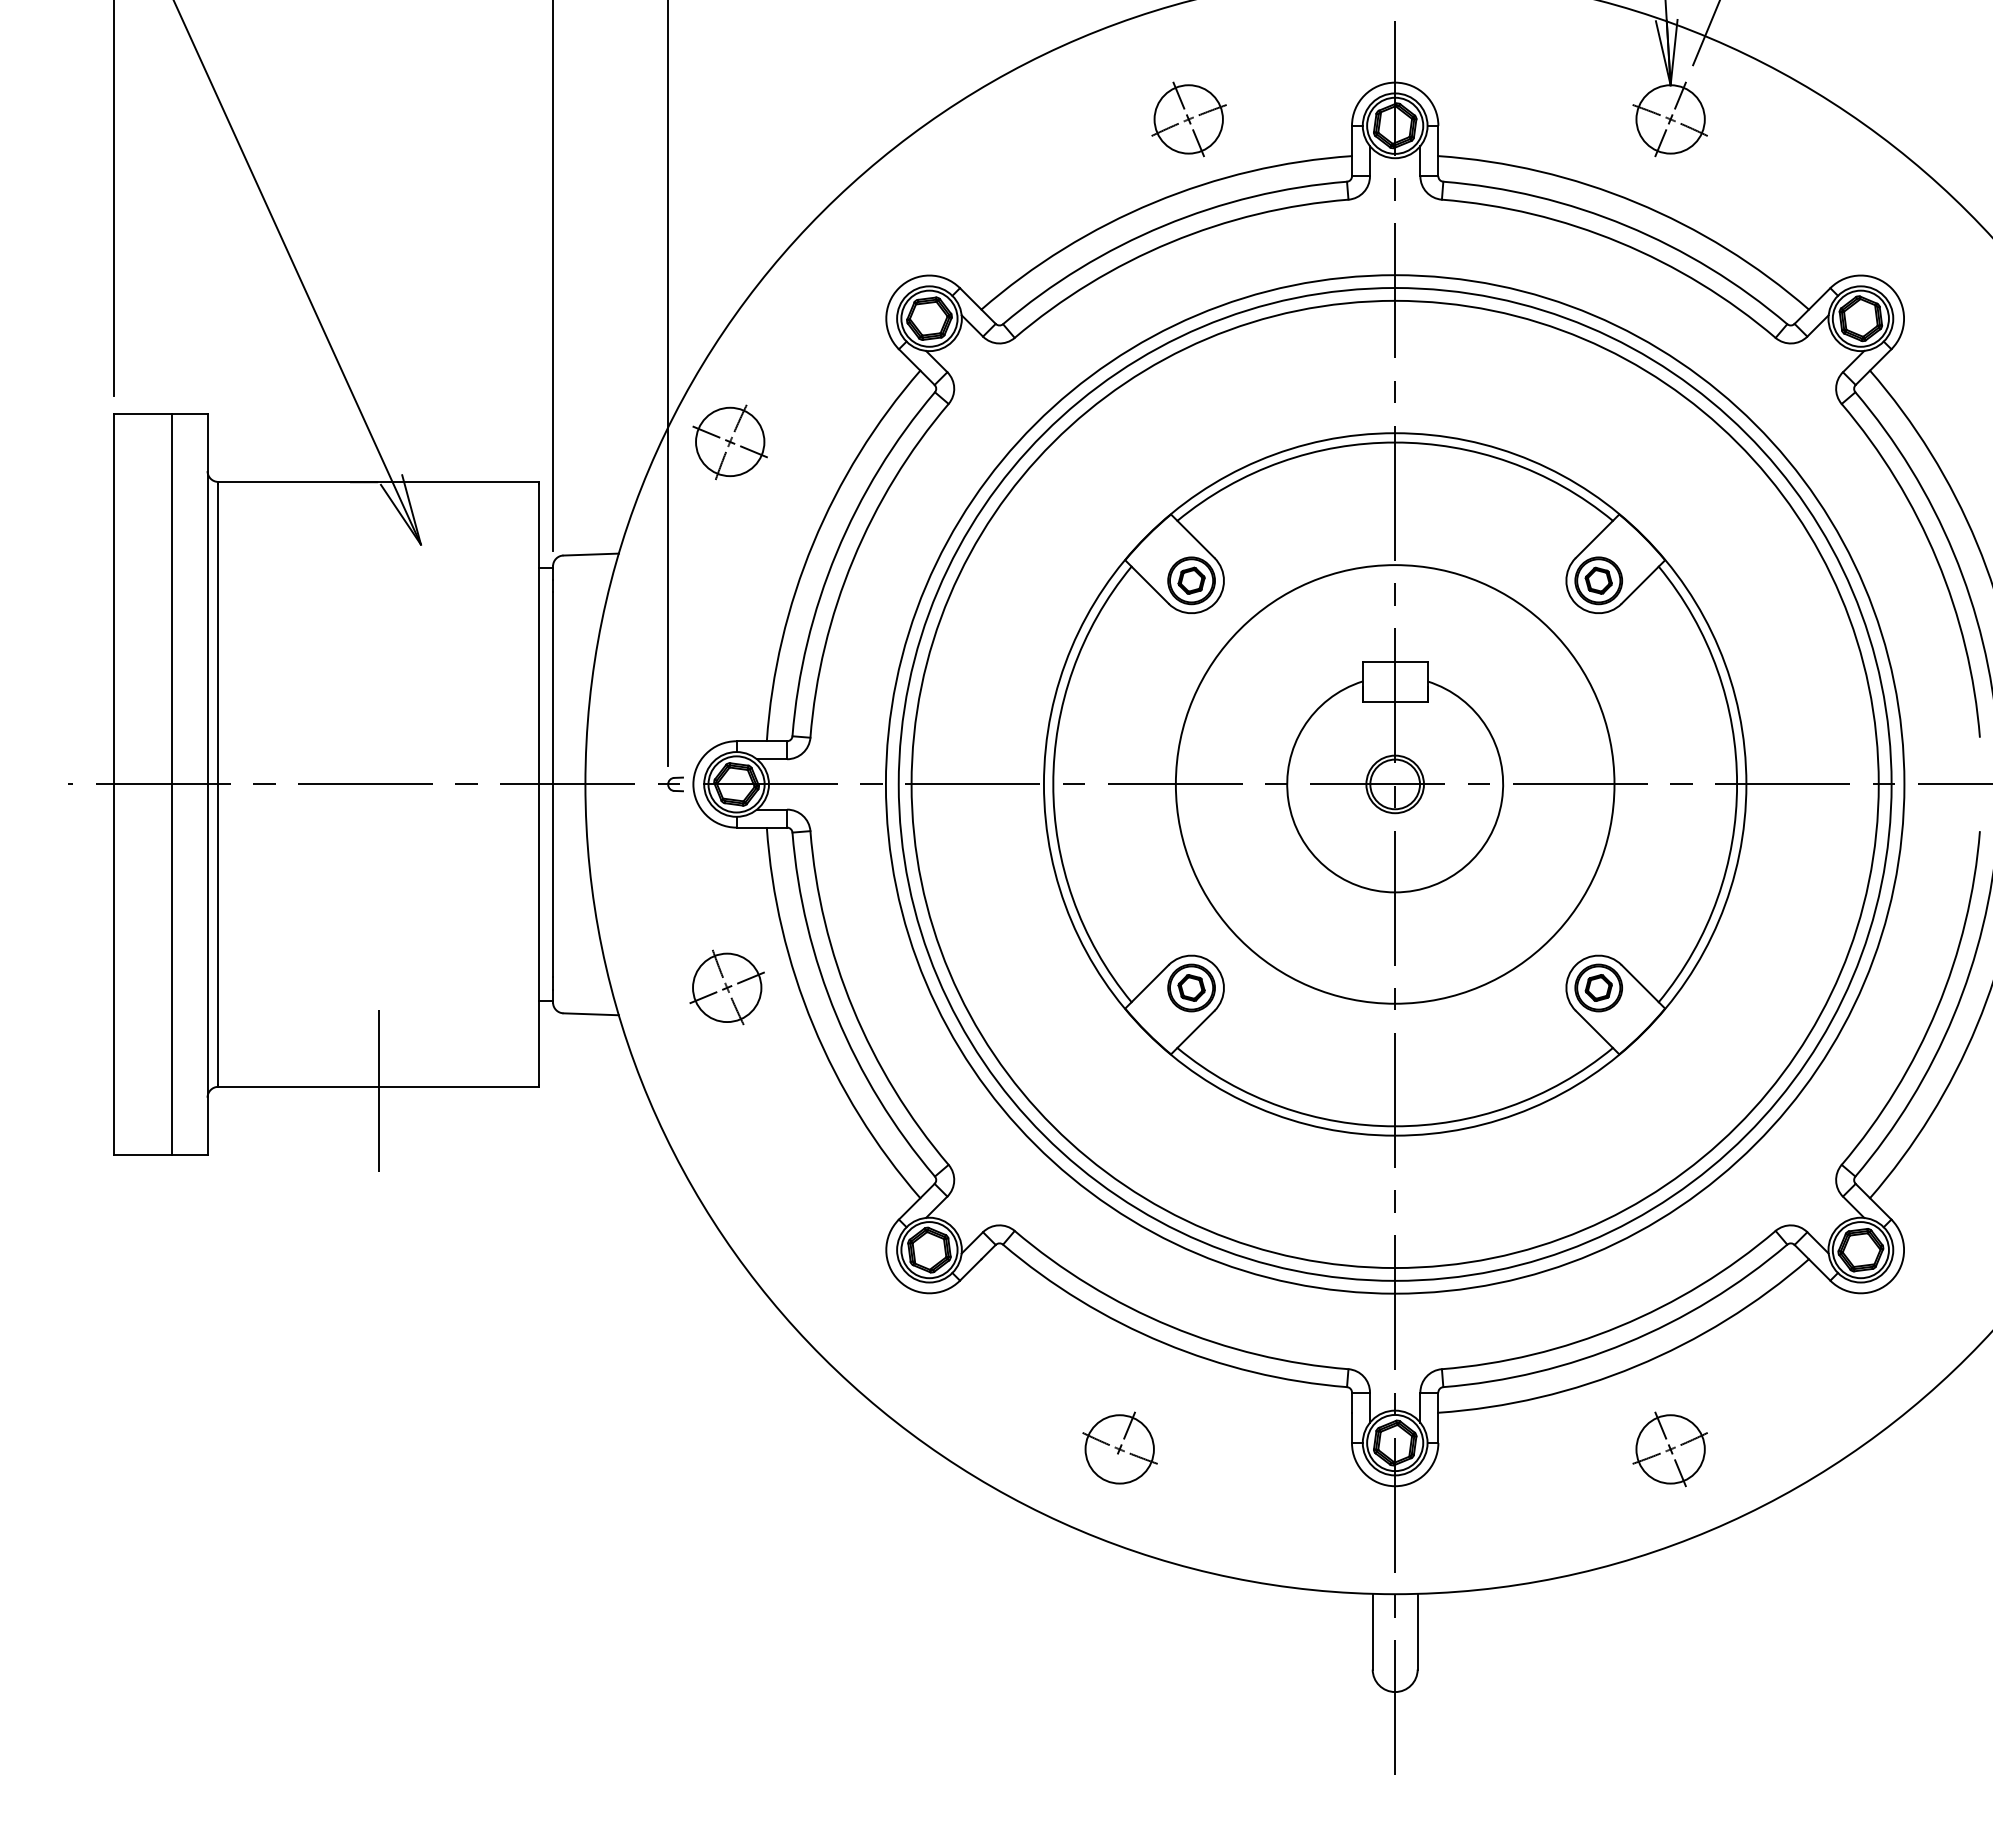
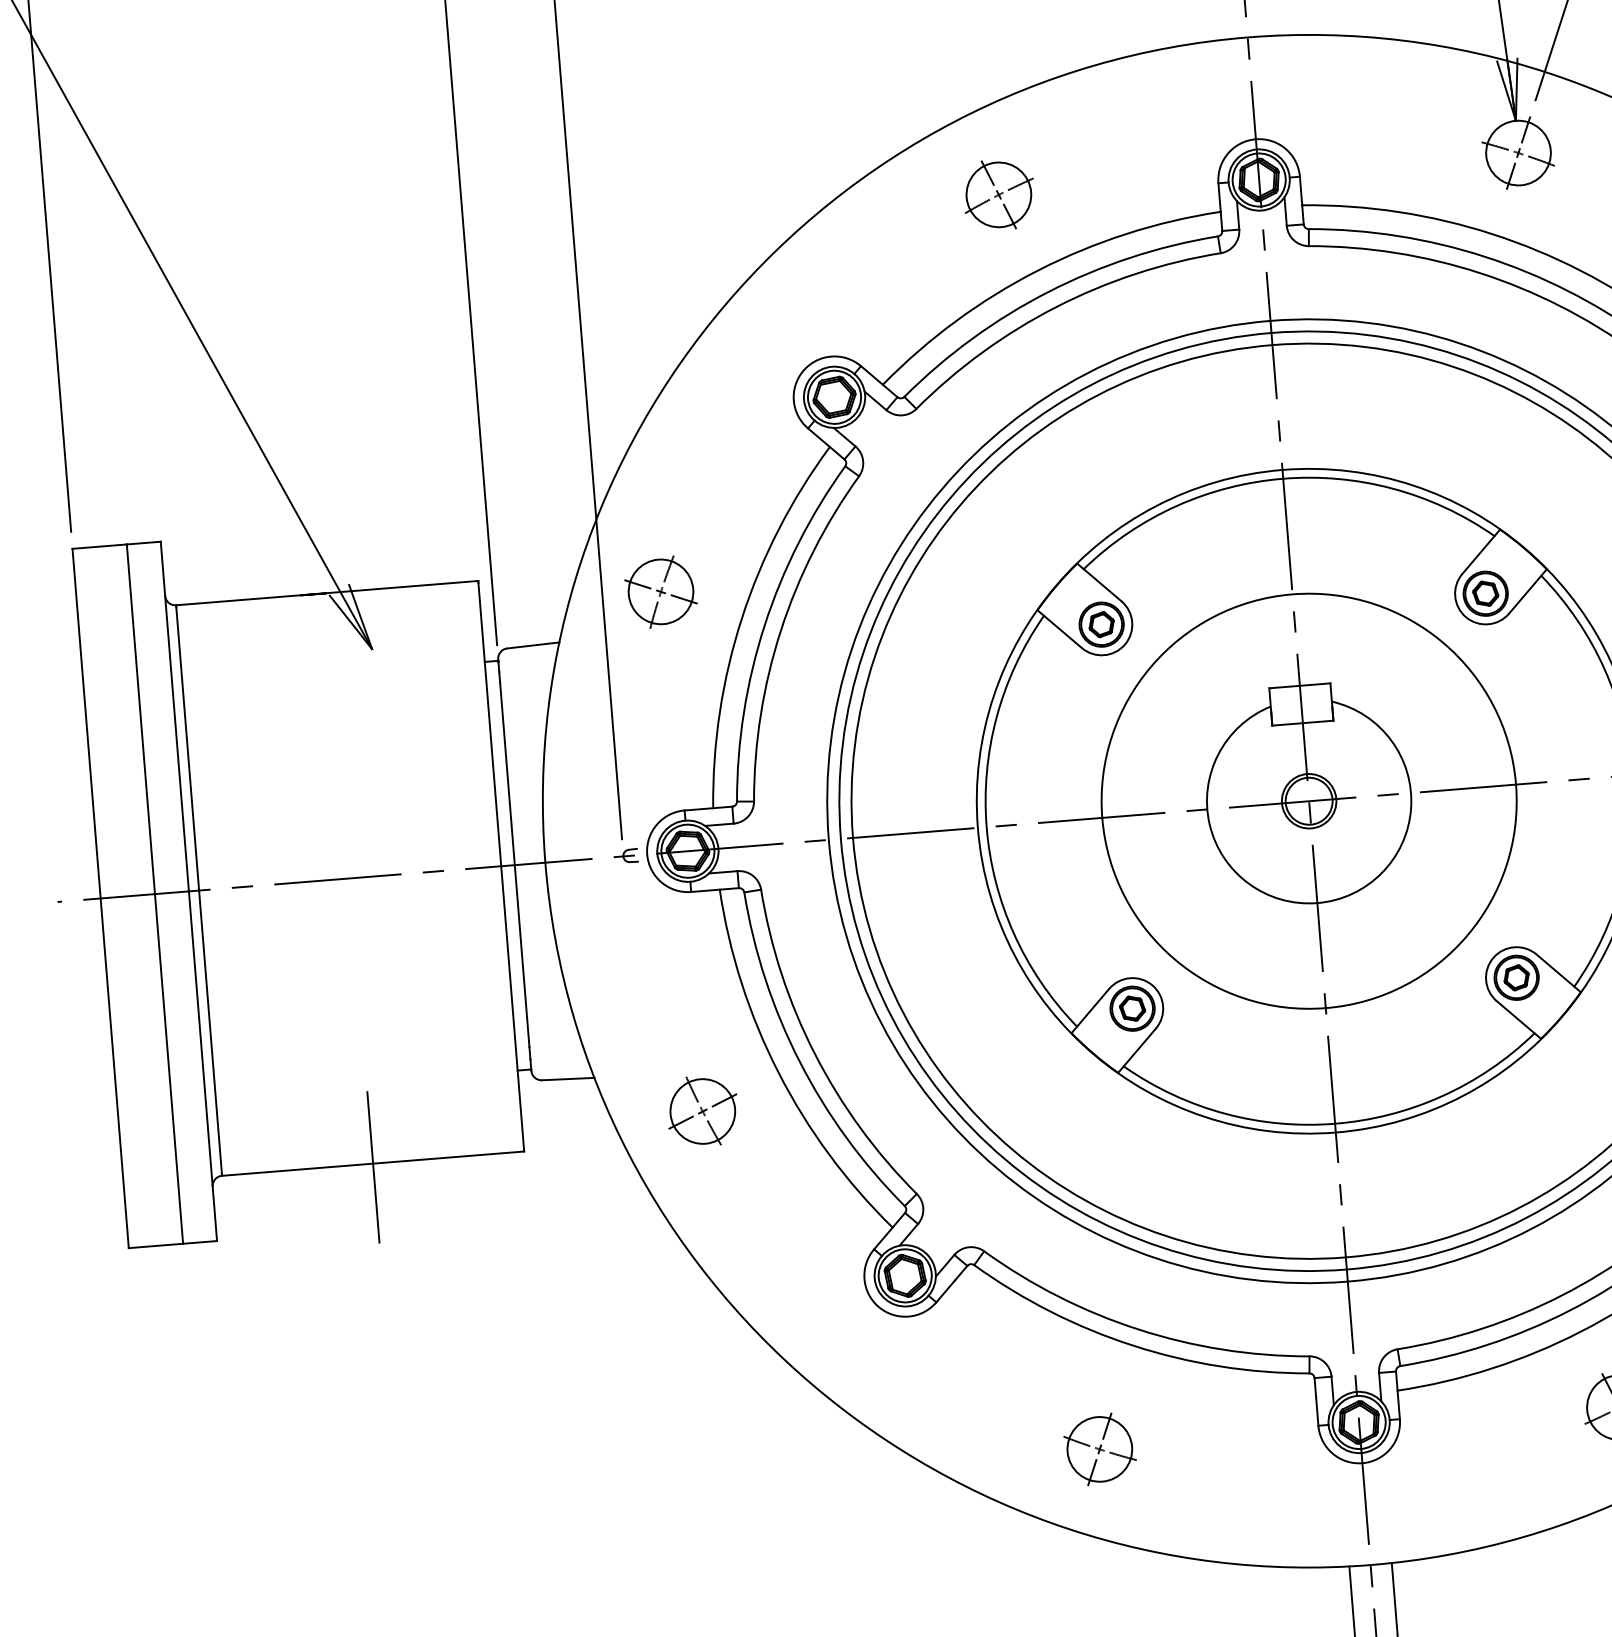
part: (1188, 119) -> (998, 194), moved
part: (729, 442) -> (660, 592), moved
part: (726, 987) -> (702, 1111), moved
line: (1109, 1472) -> (1091, 1471), added

